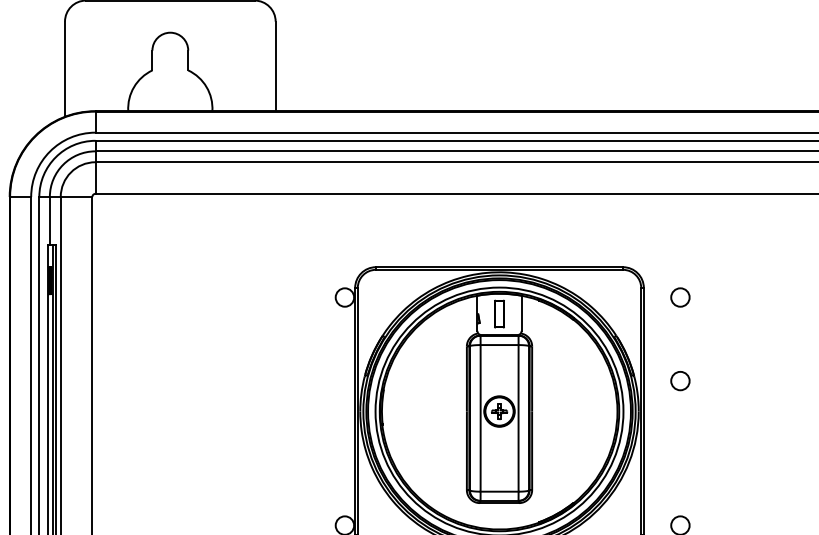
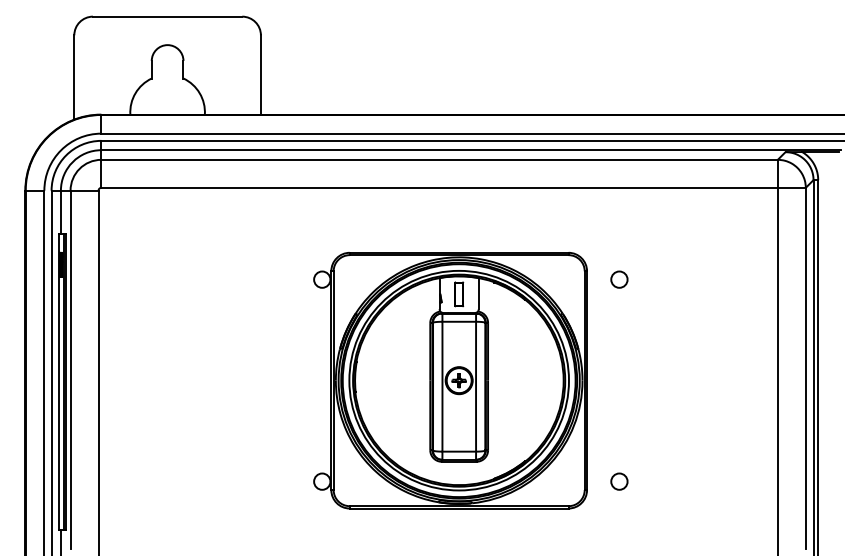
circle: (680, 380) -> (619, 353), removed

